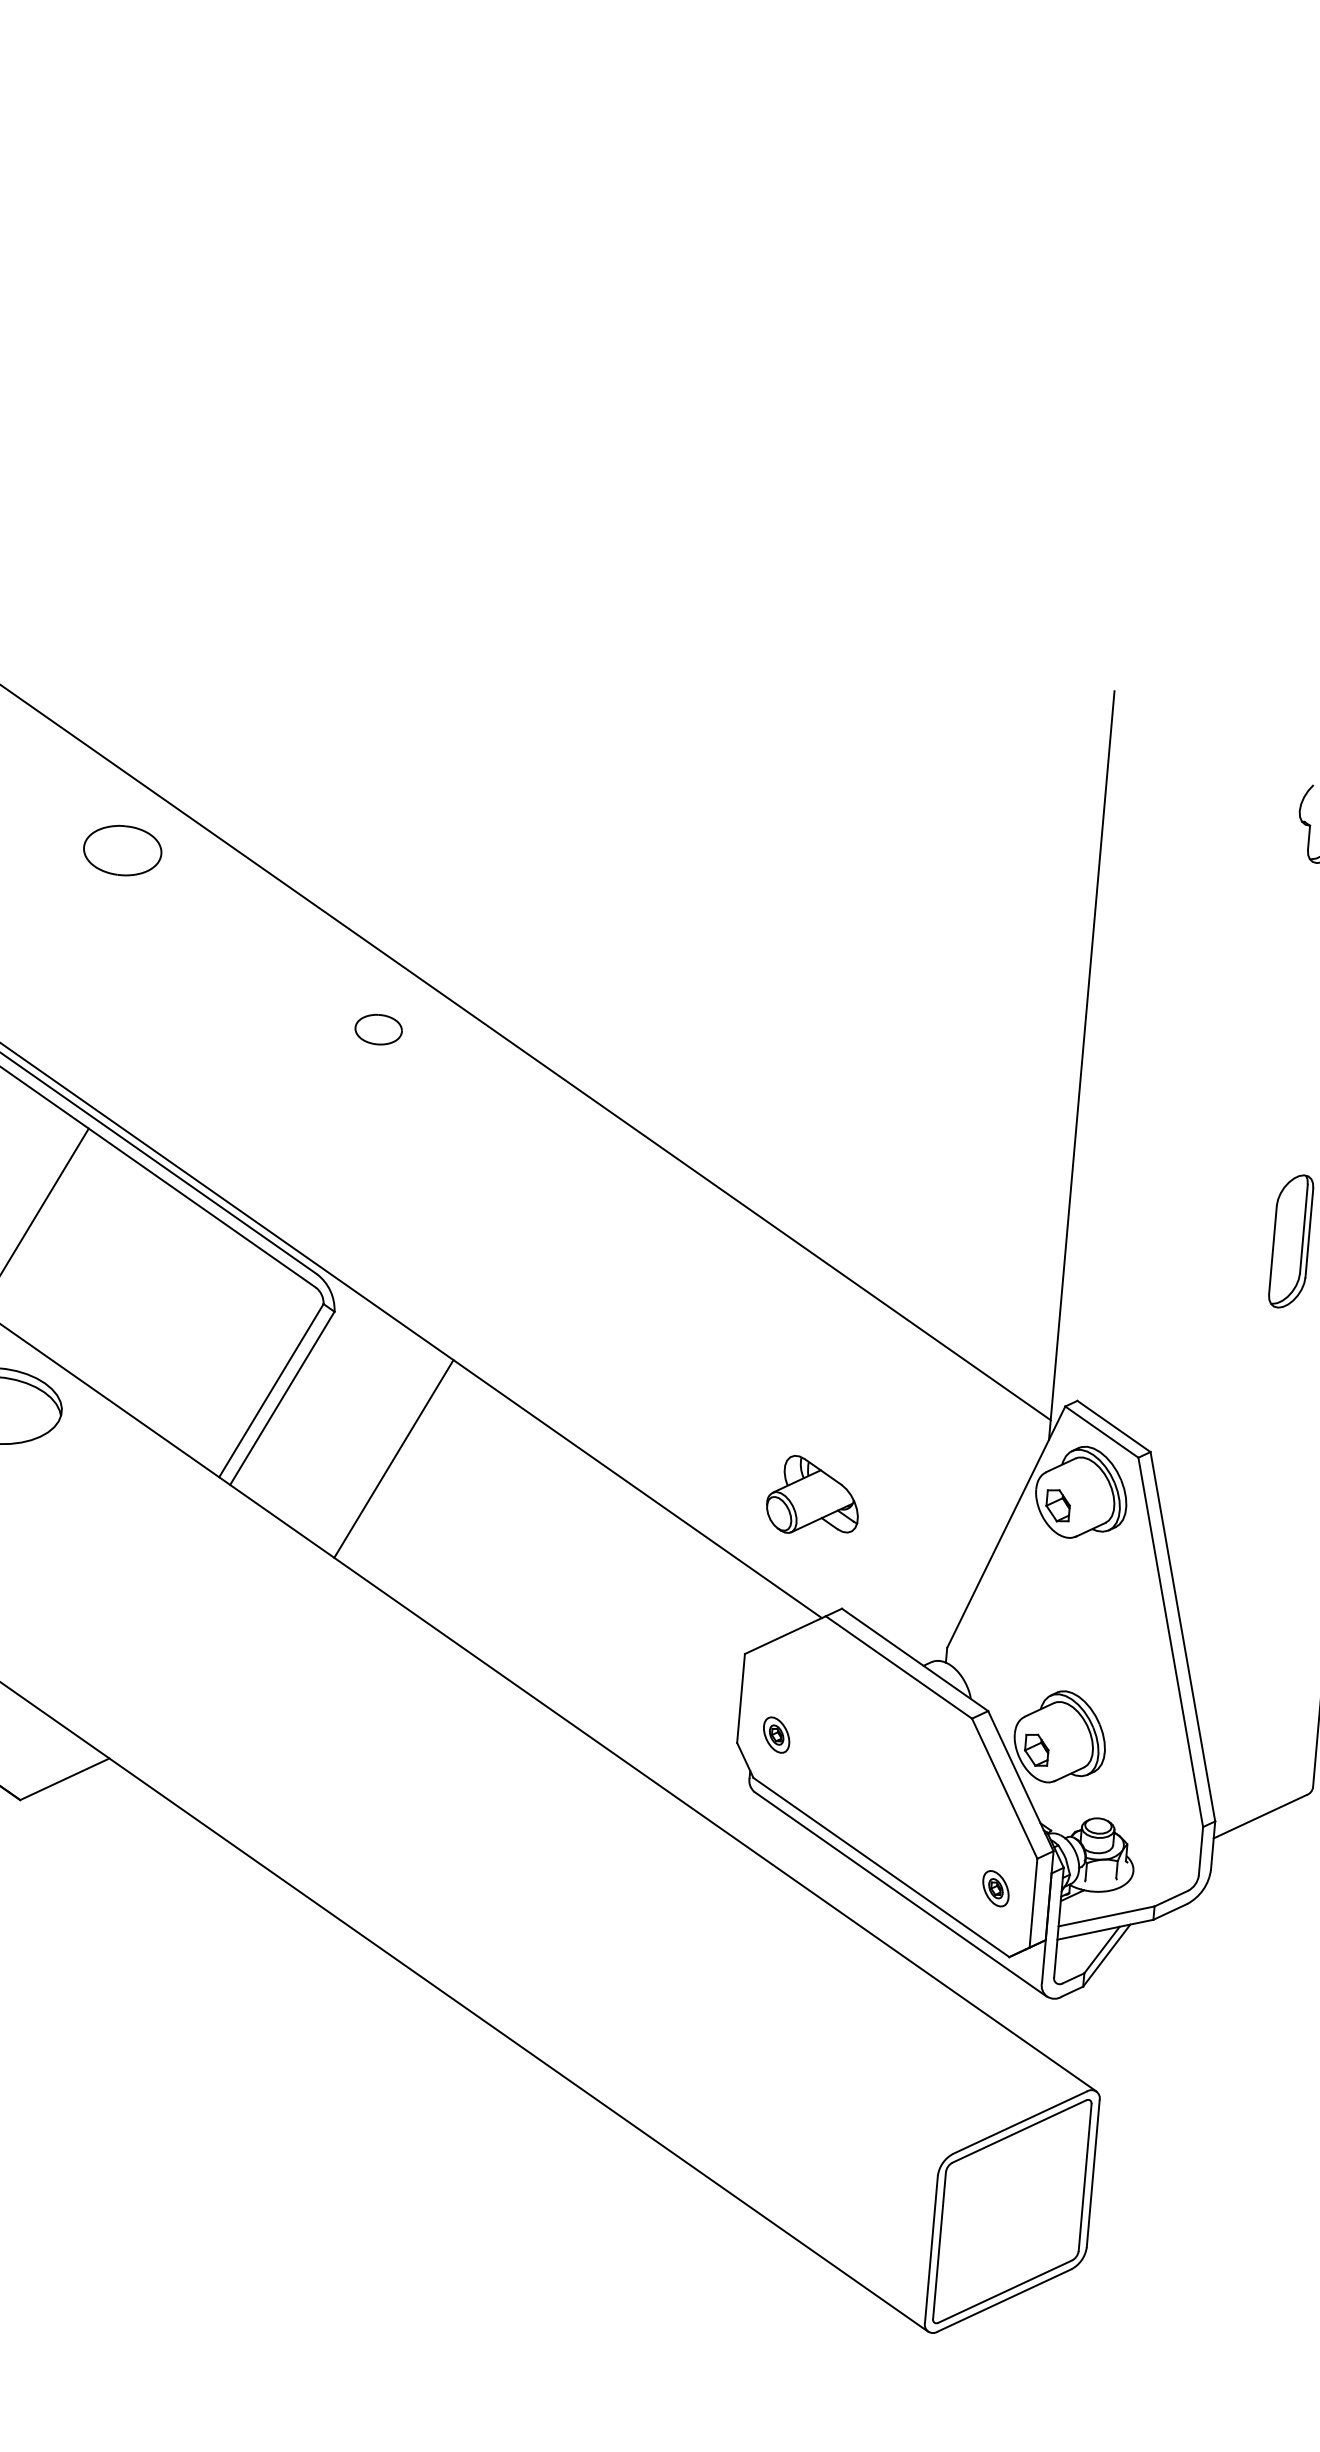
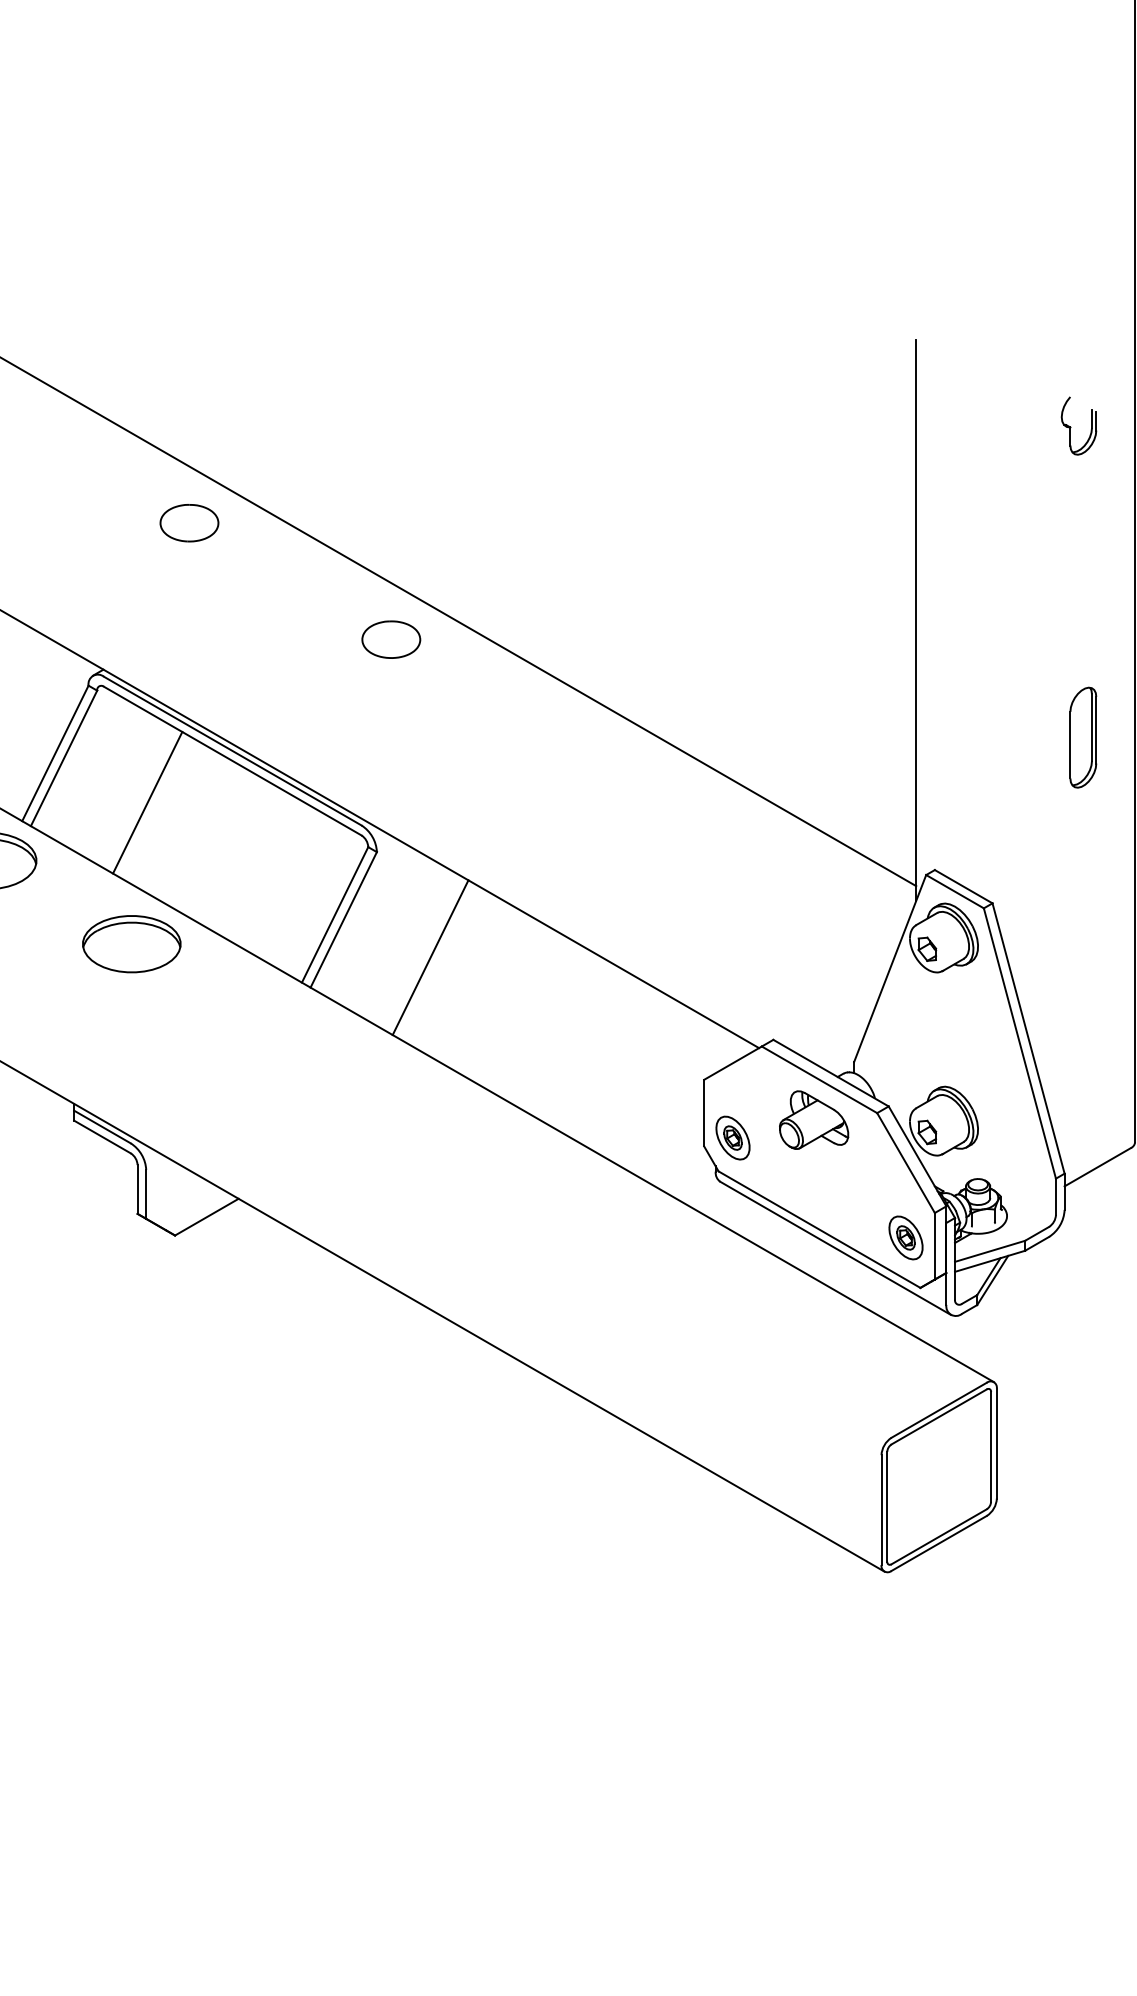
part: (378, 1029) -> (391, 639), size x1.67
part: (814, 1495) -> (814, 1119), moved
part: (776, 1734) -> (732, 1137), size x1.67
part: (995, 1888) -> (905, 1237), size x1.67

